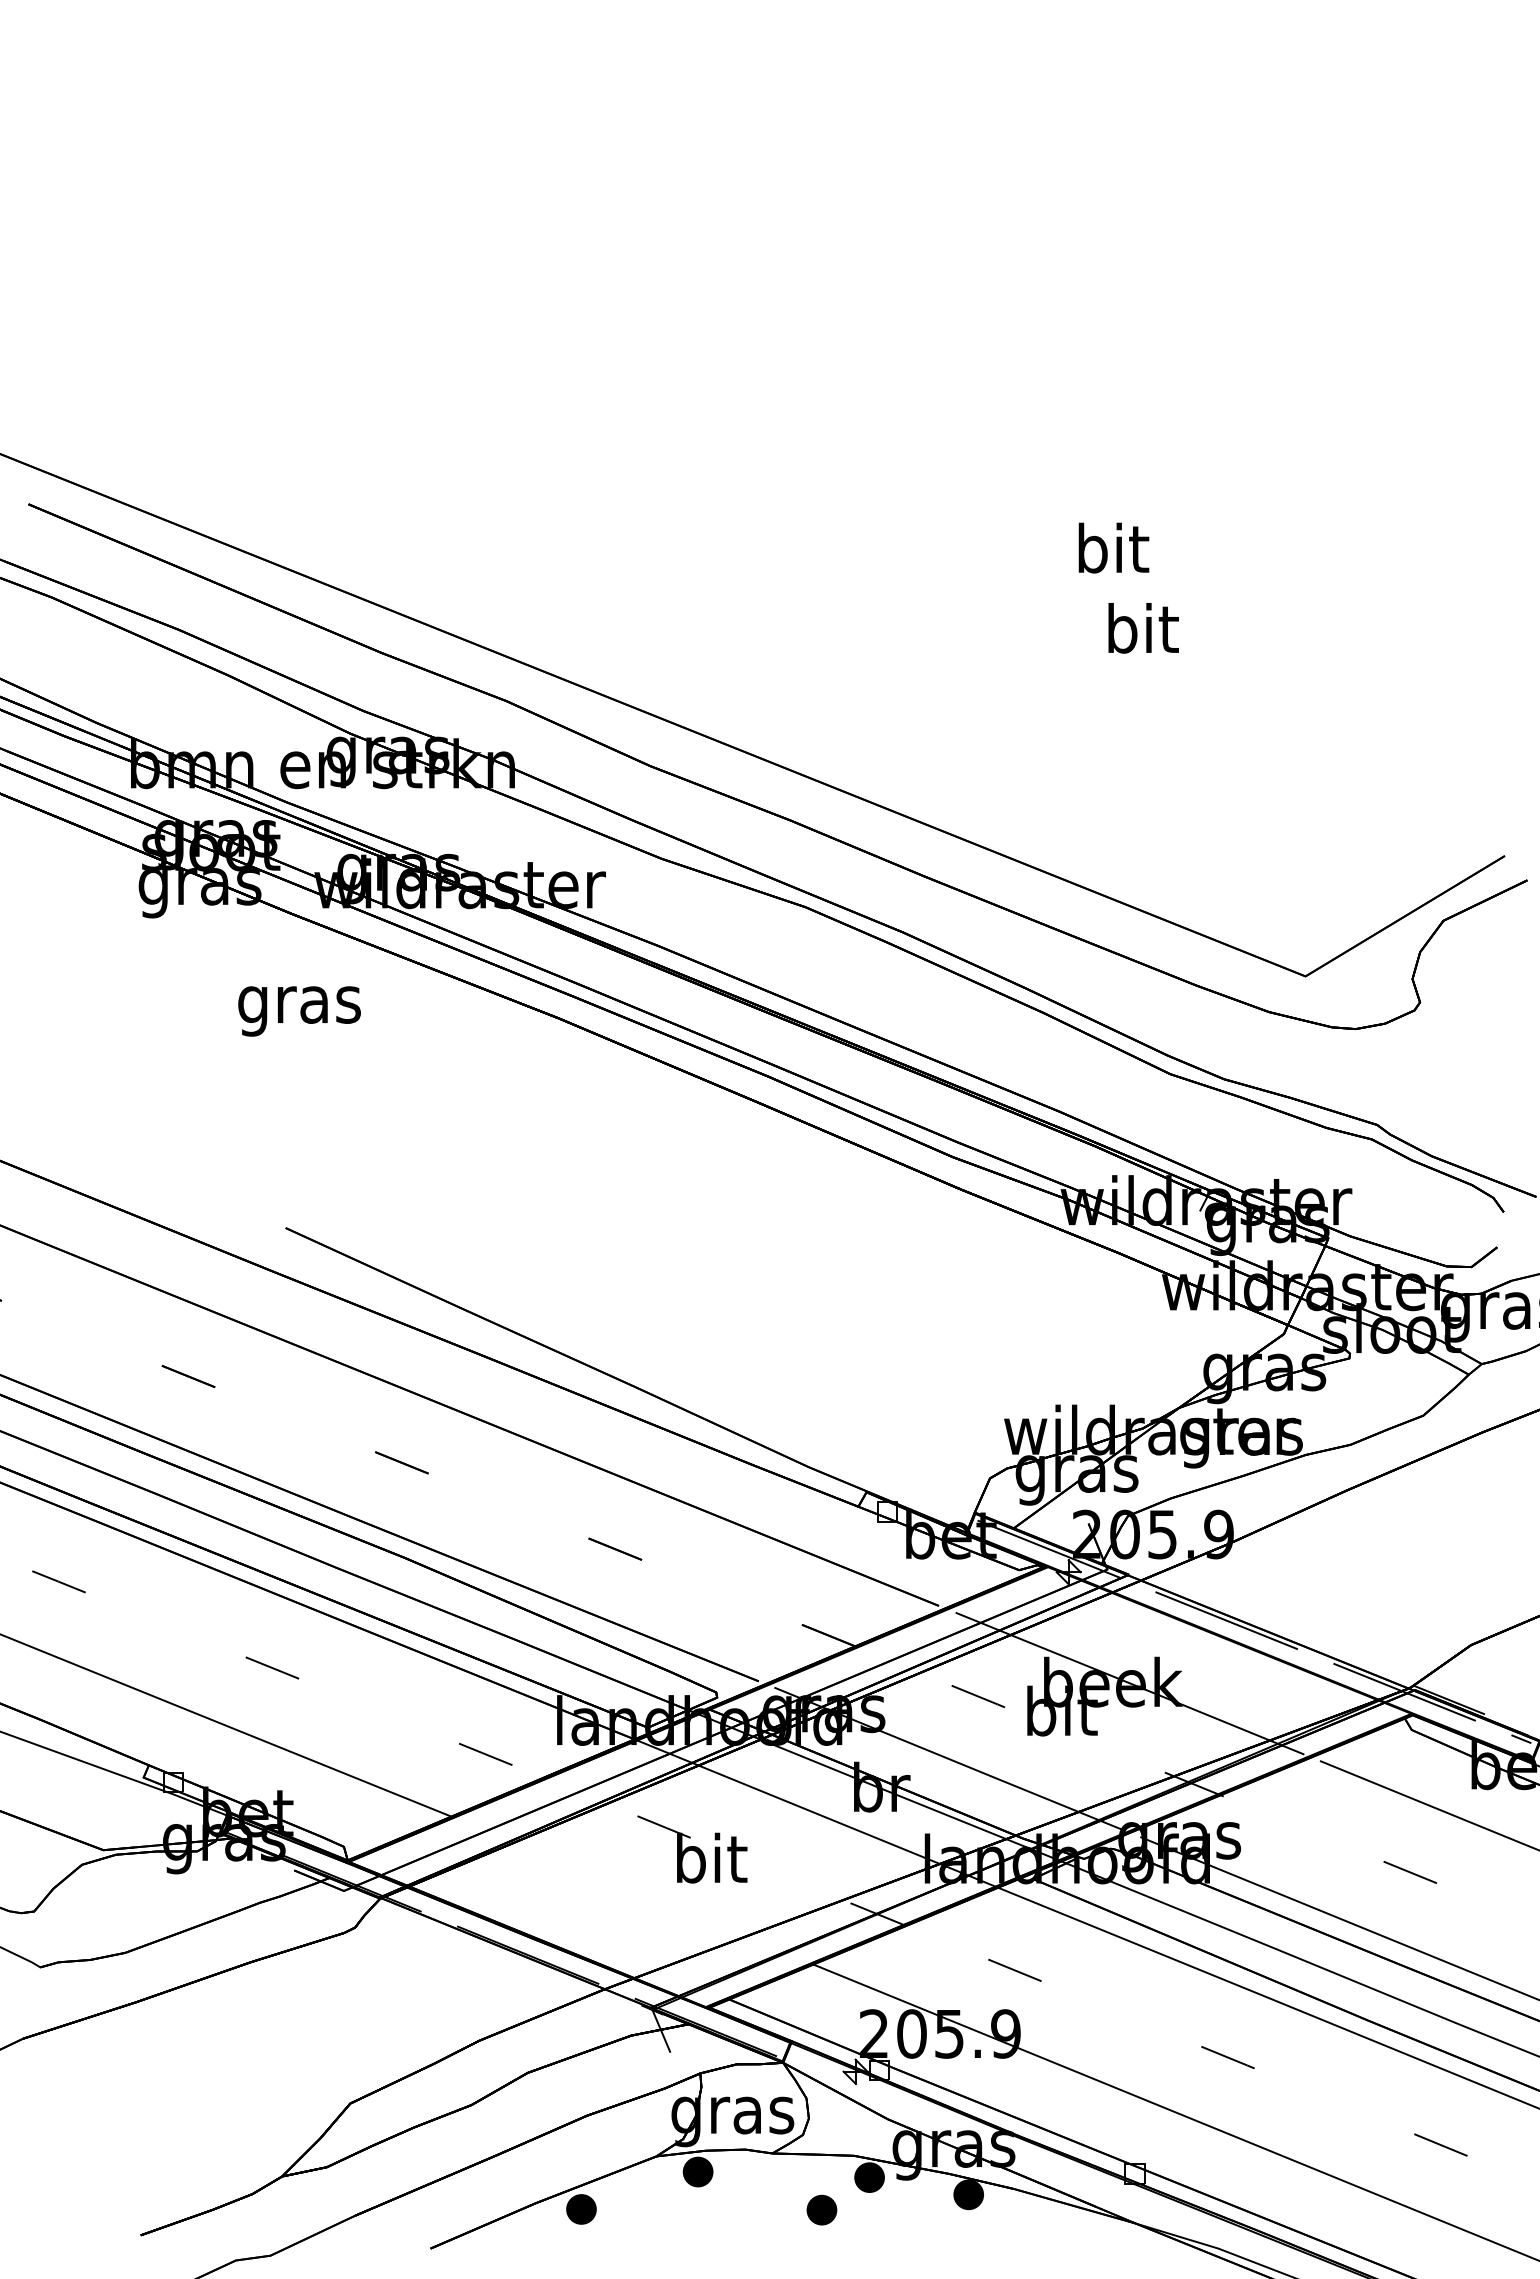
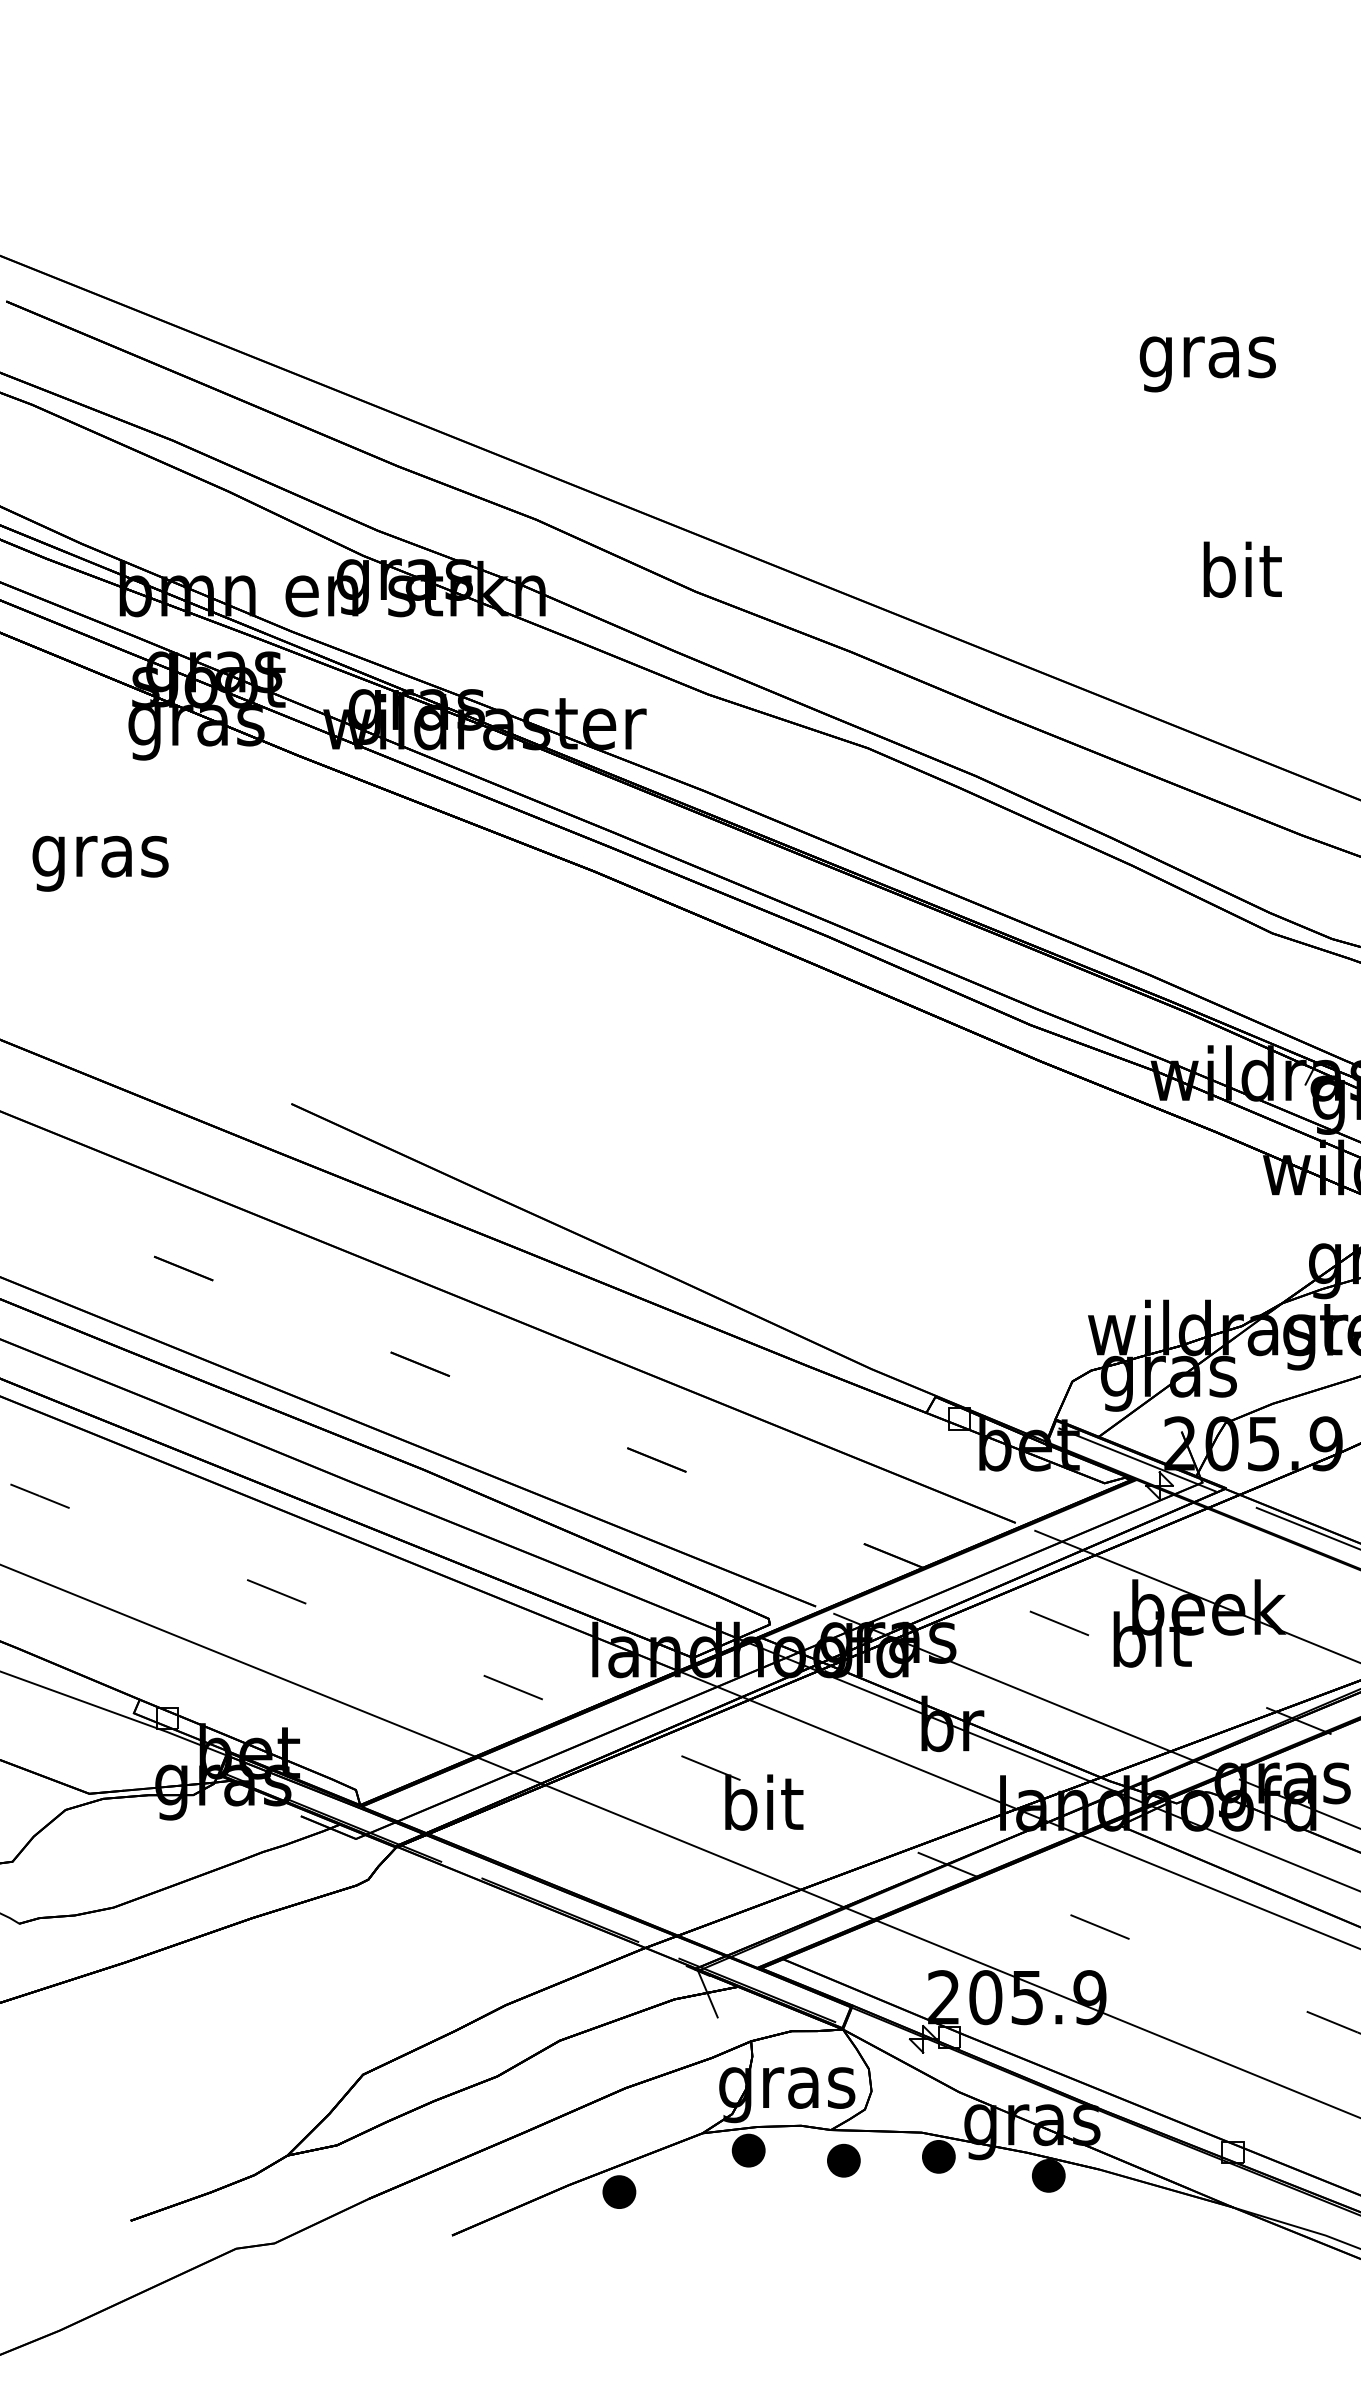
text: (1111, 554) -> (1207, 357), bit -> gras
text: (1143, 628) -> (1242, 570), moved
text: (299, 1011) -> (100, 863), moved
line: (631, 1890) -> (674, 1838), added
part: (821, 2209) -> (843, 2160), moved

